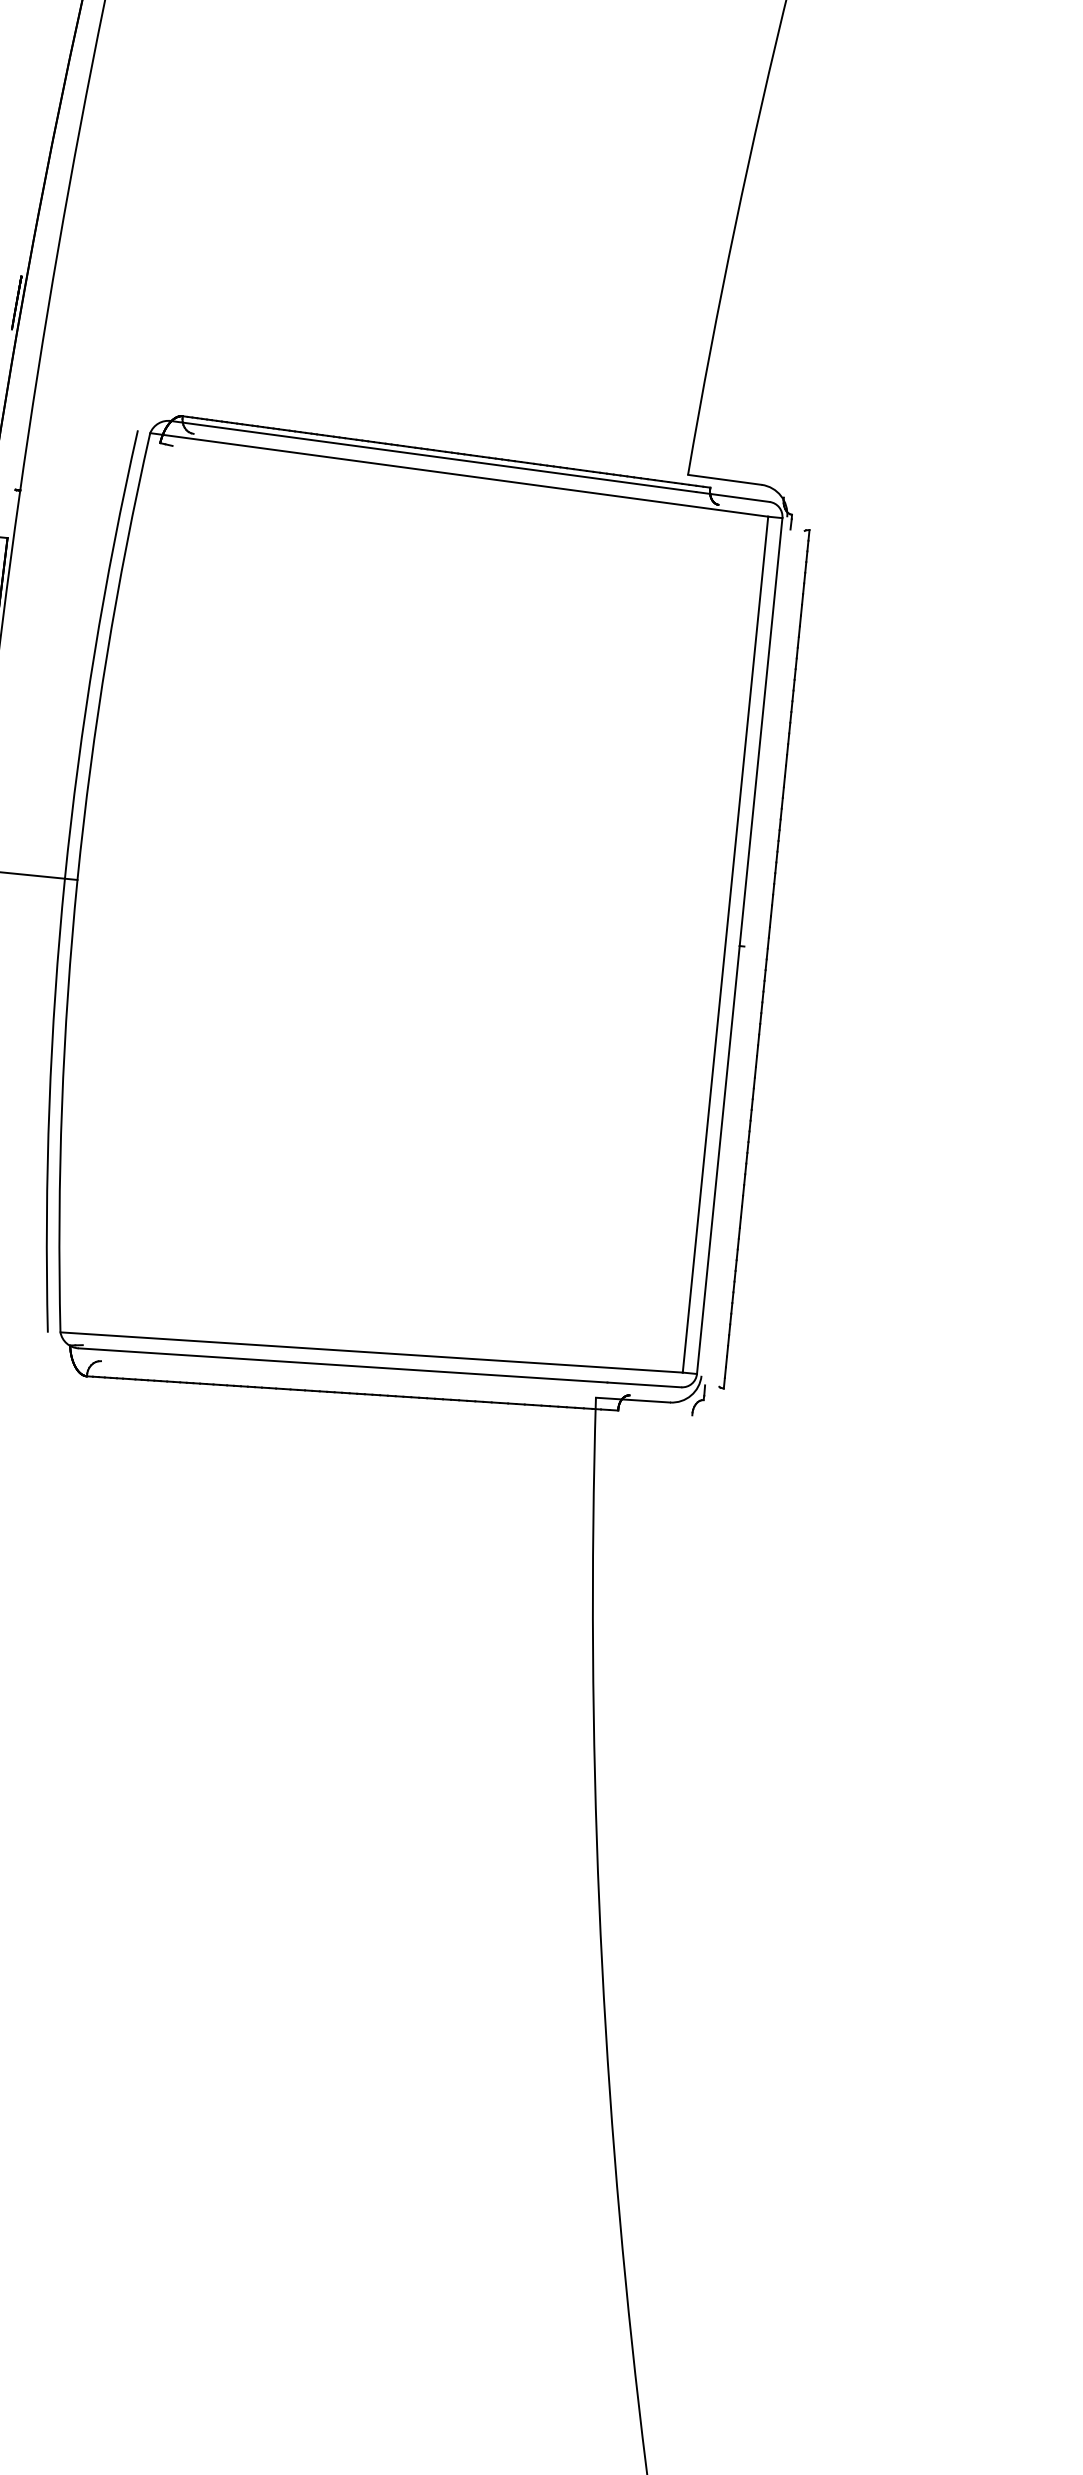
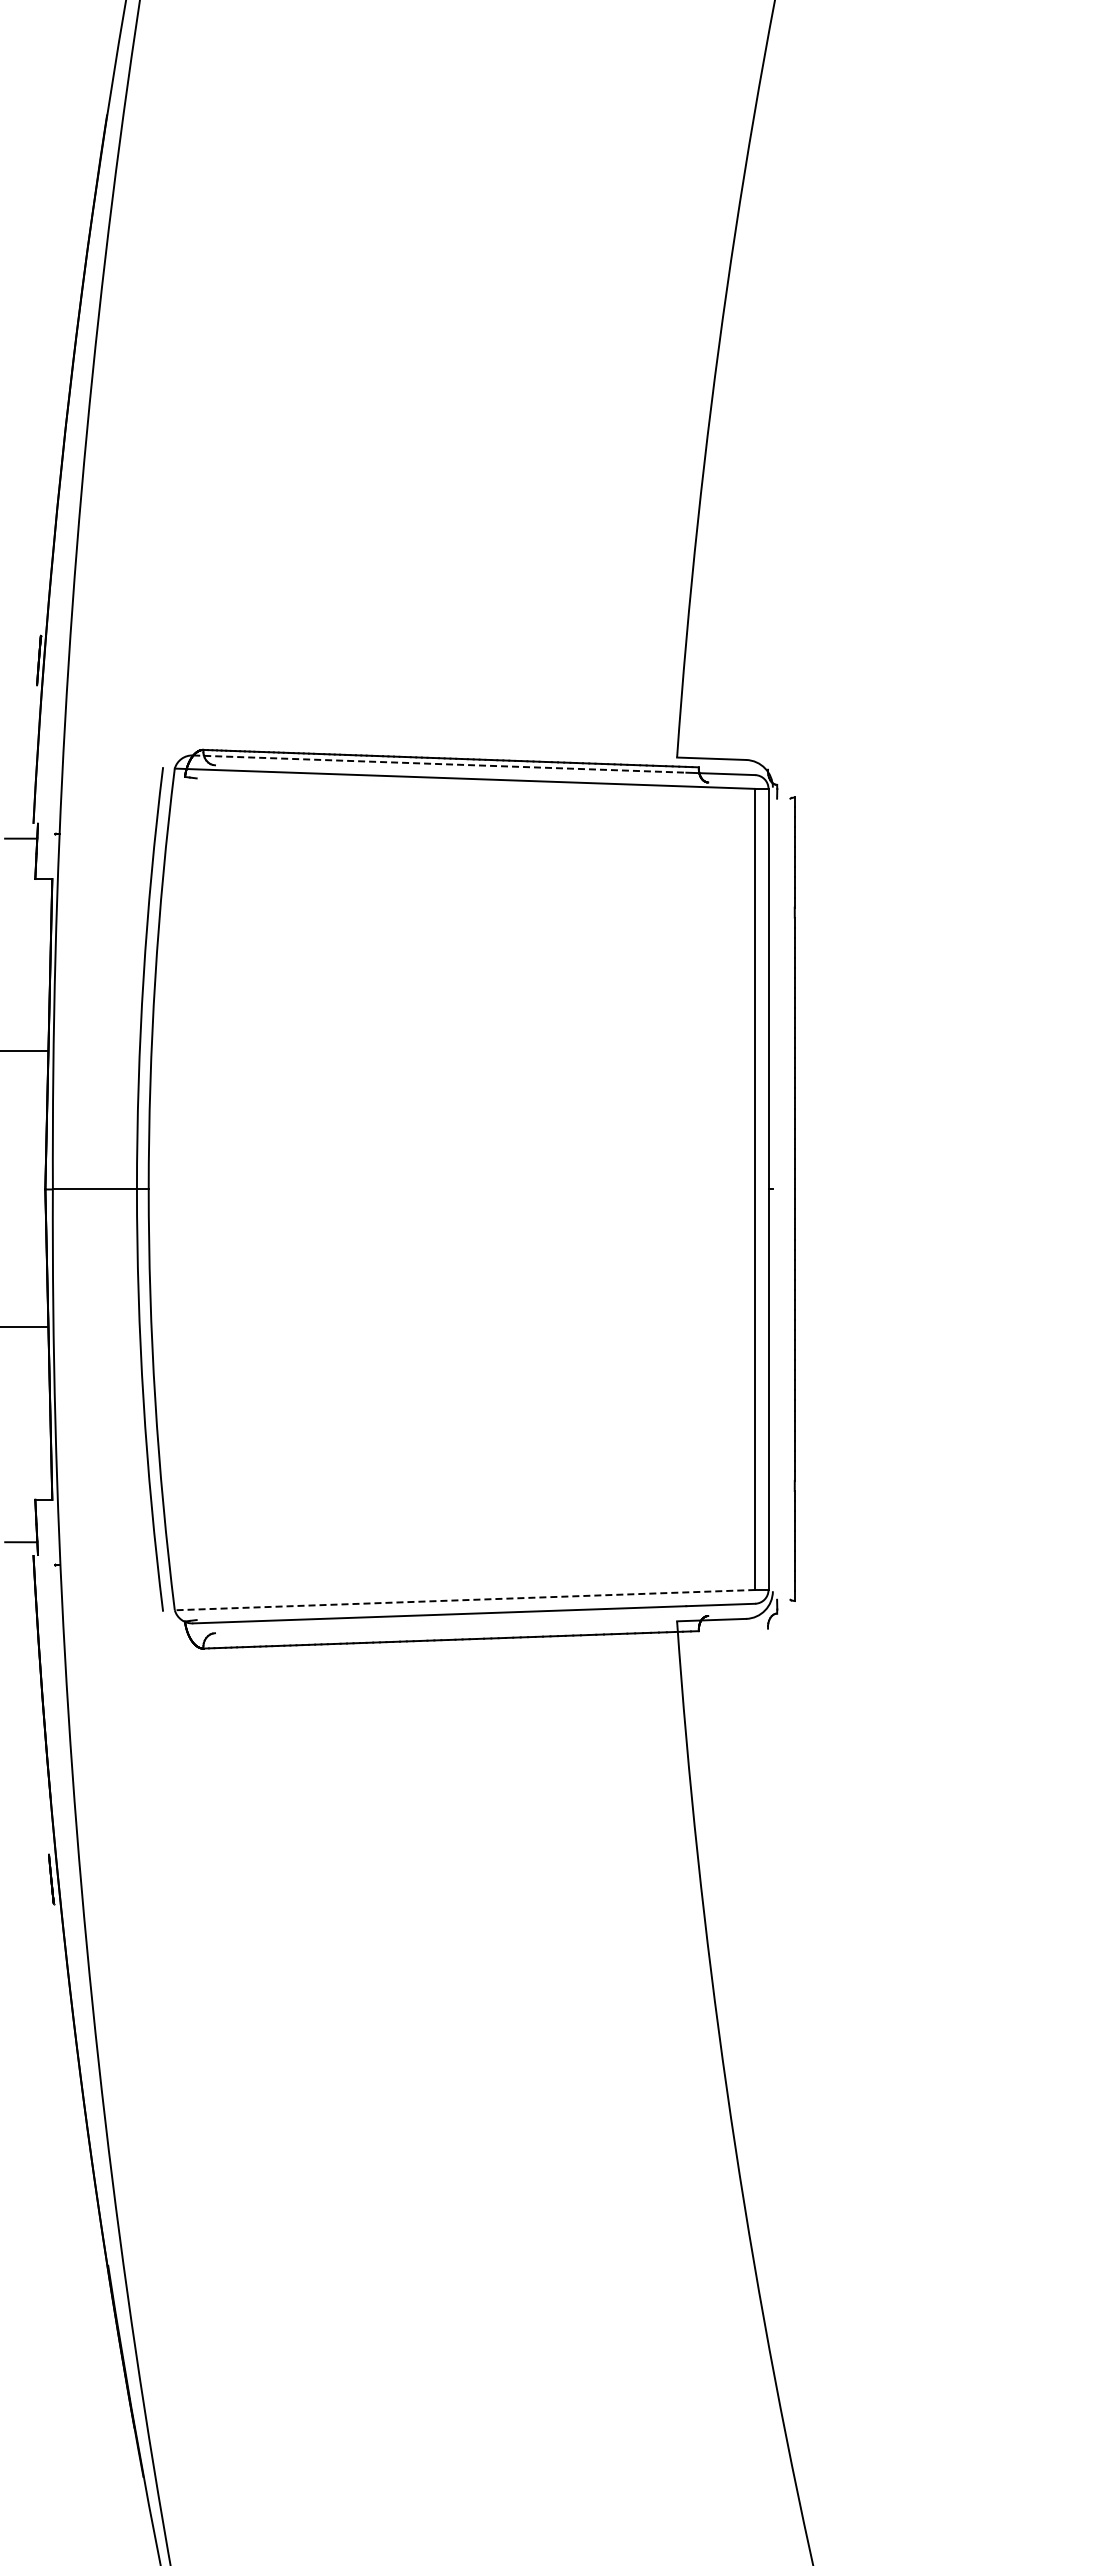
line: (433, 456) -> (439, 764), solid -> dashed
line: (371, 1352) -> (464, 1600), solid -> dashed

